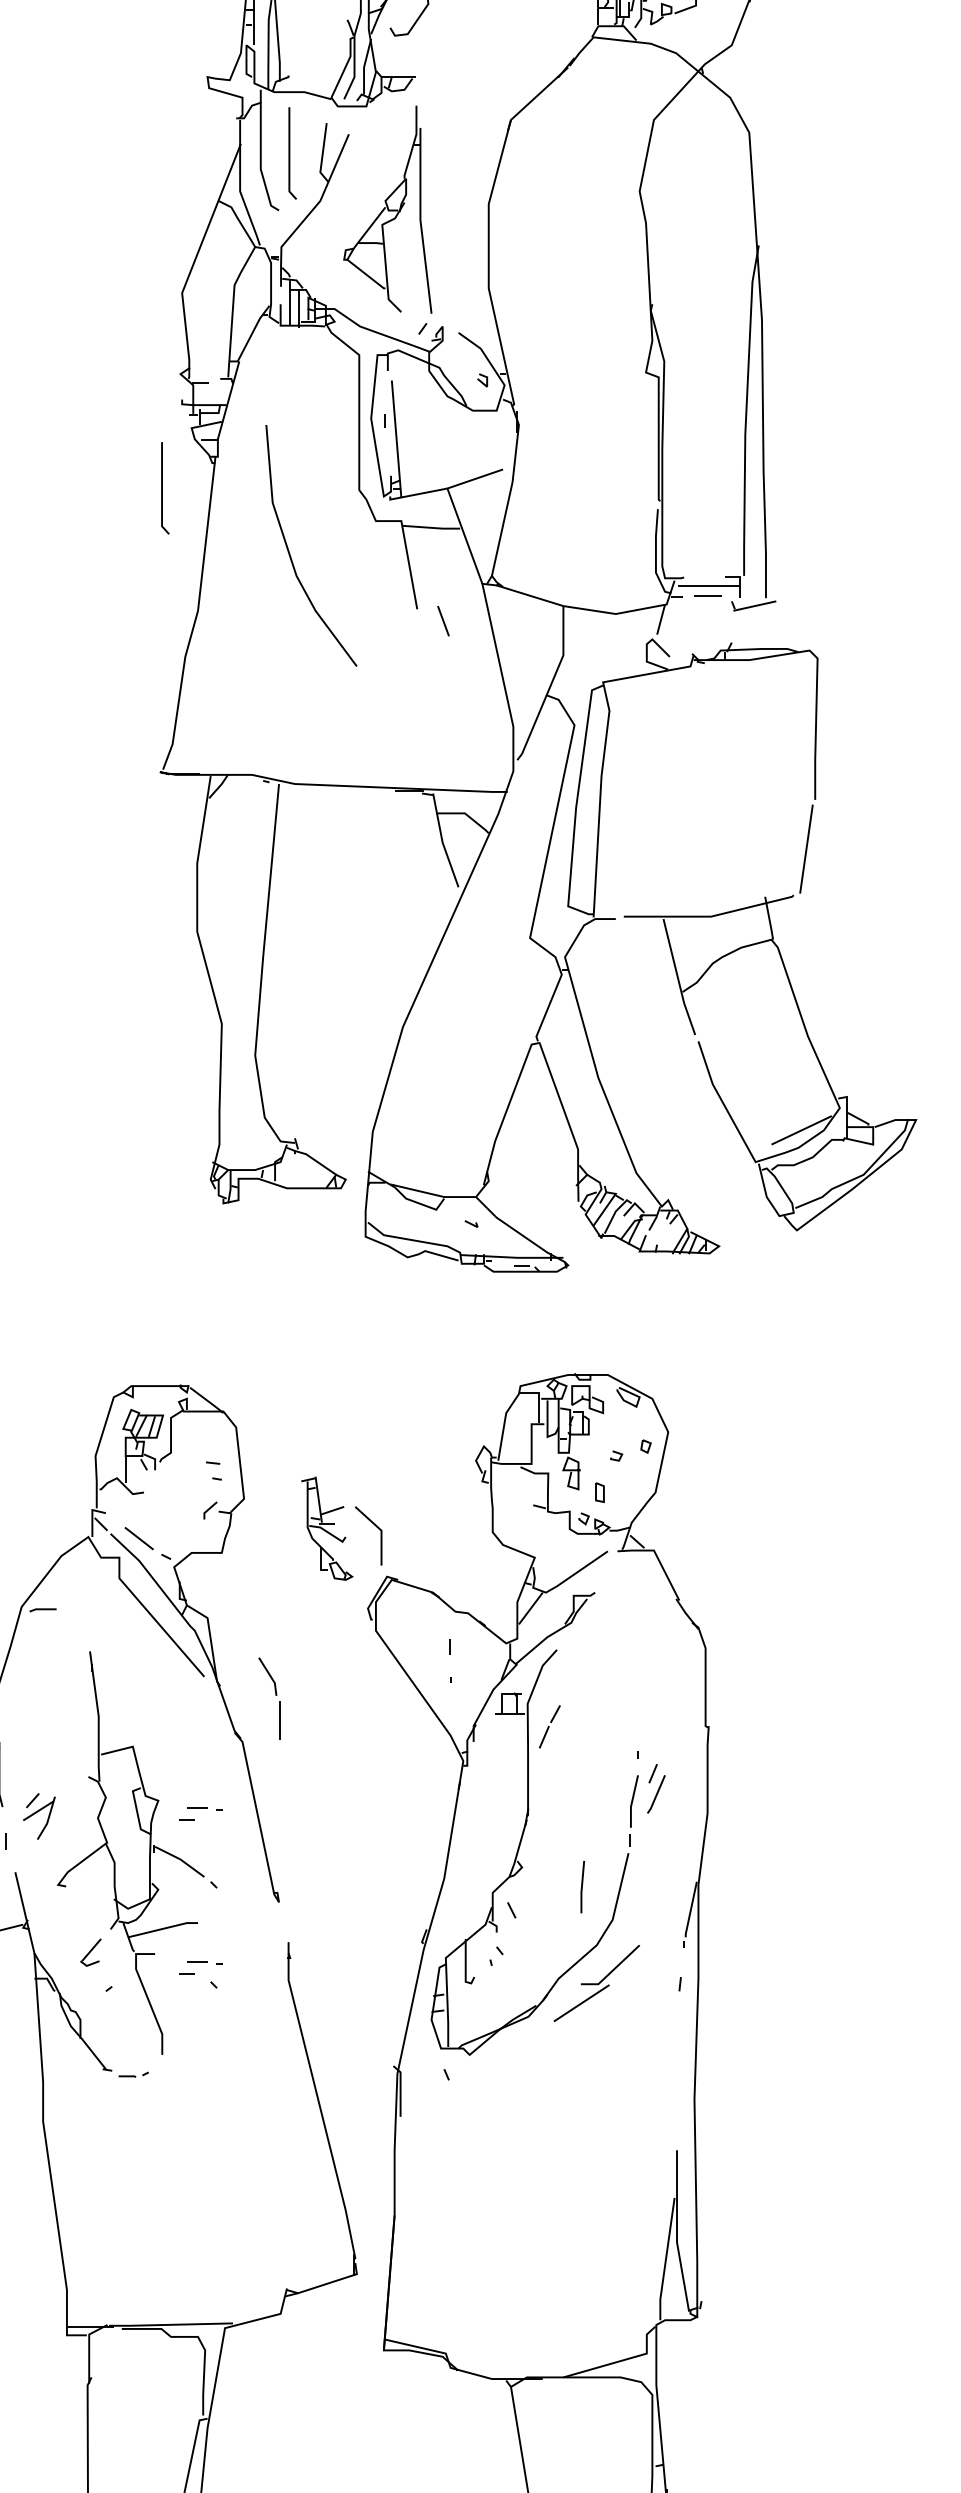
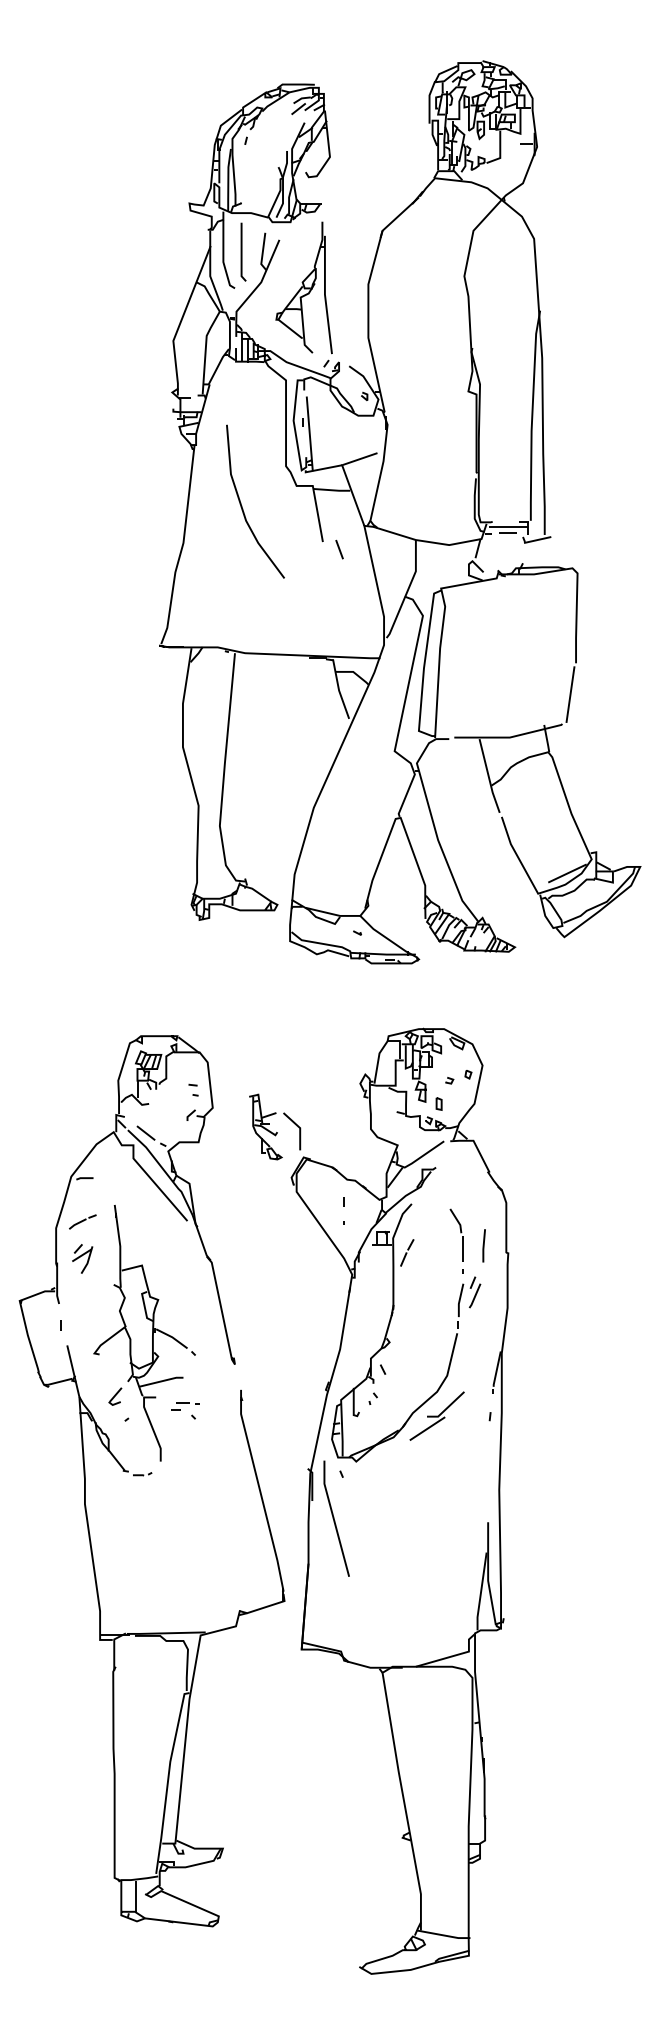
line: (163, 487) -> (161, 464), removed
line: (39, 1677) -> (82, 1221), added
part: (268, 1697) -> (456, 1234), moved
part: (201, 1814) -> (185, 1308), removed
part: (39, 1815) -> (82, 1258), moved
line: (581, 1886) -> (483, 1245), moved
line: (435, 2144) -> (334, 1518), added

